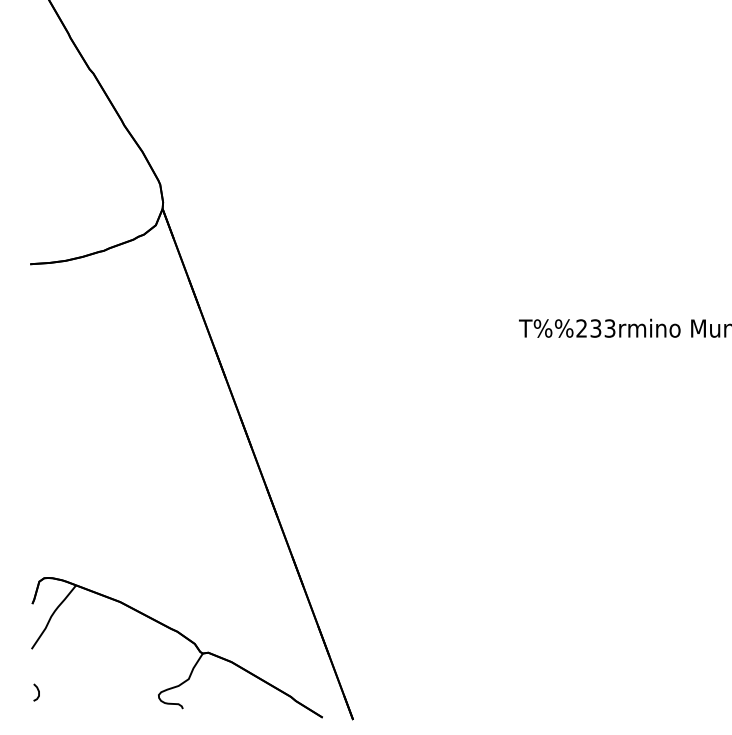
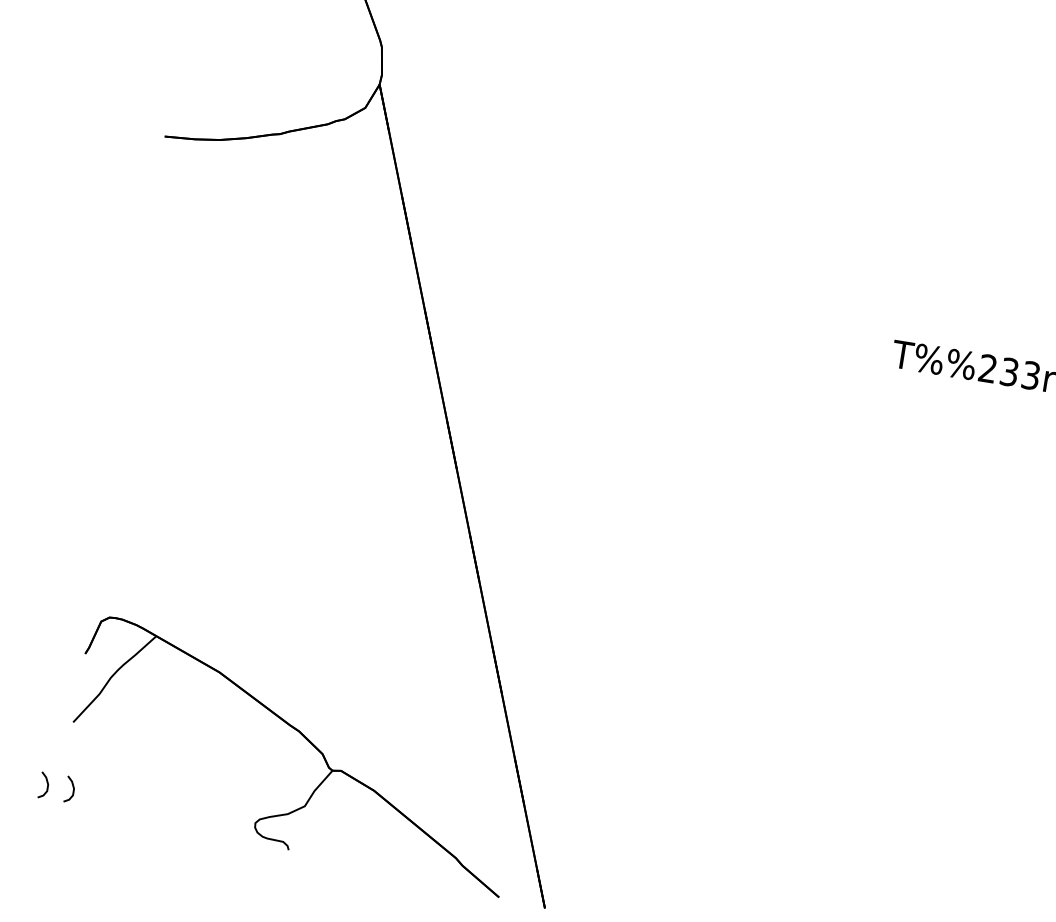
curve: (21, 692) -> (47, 785), added

